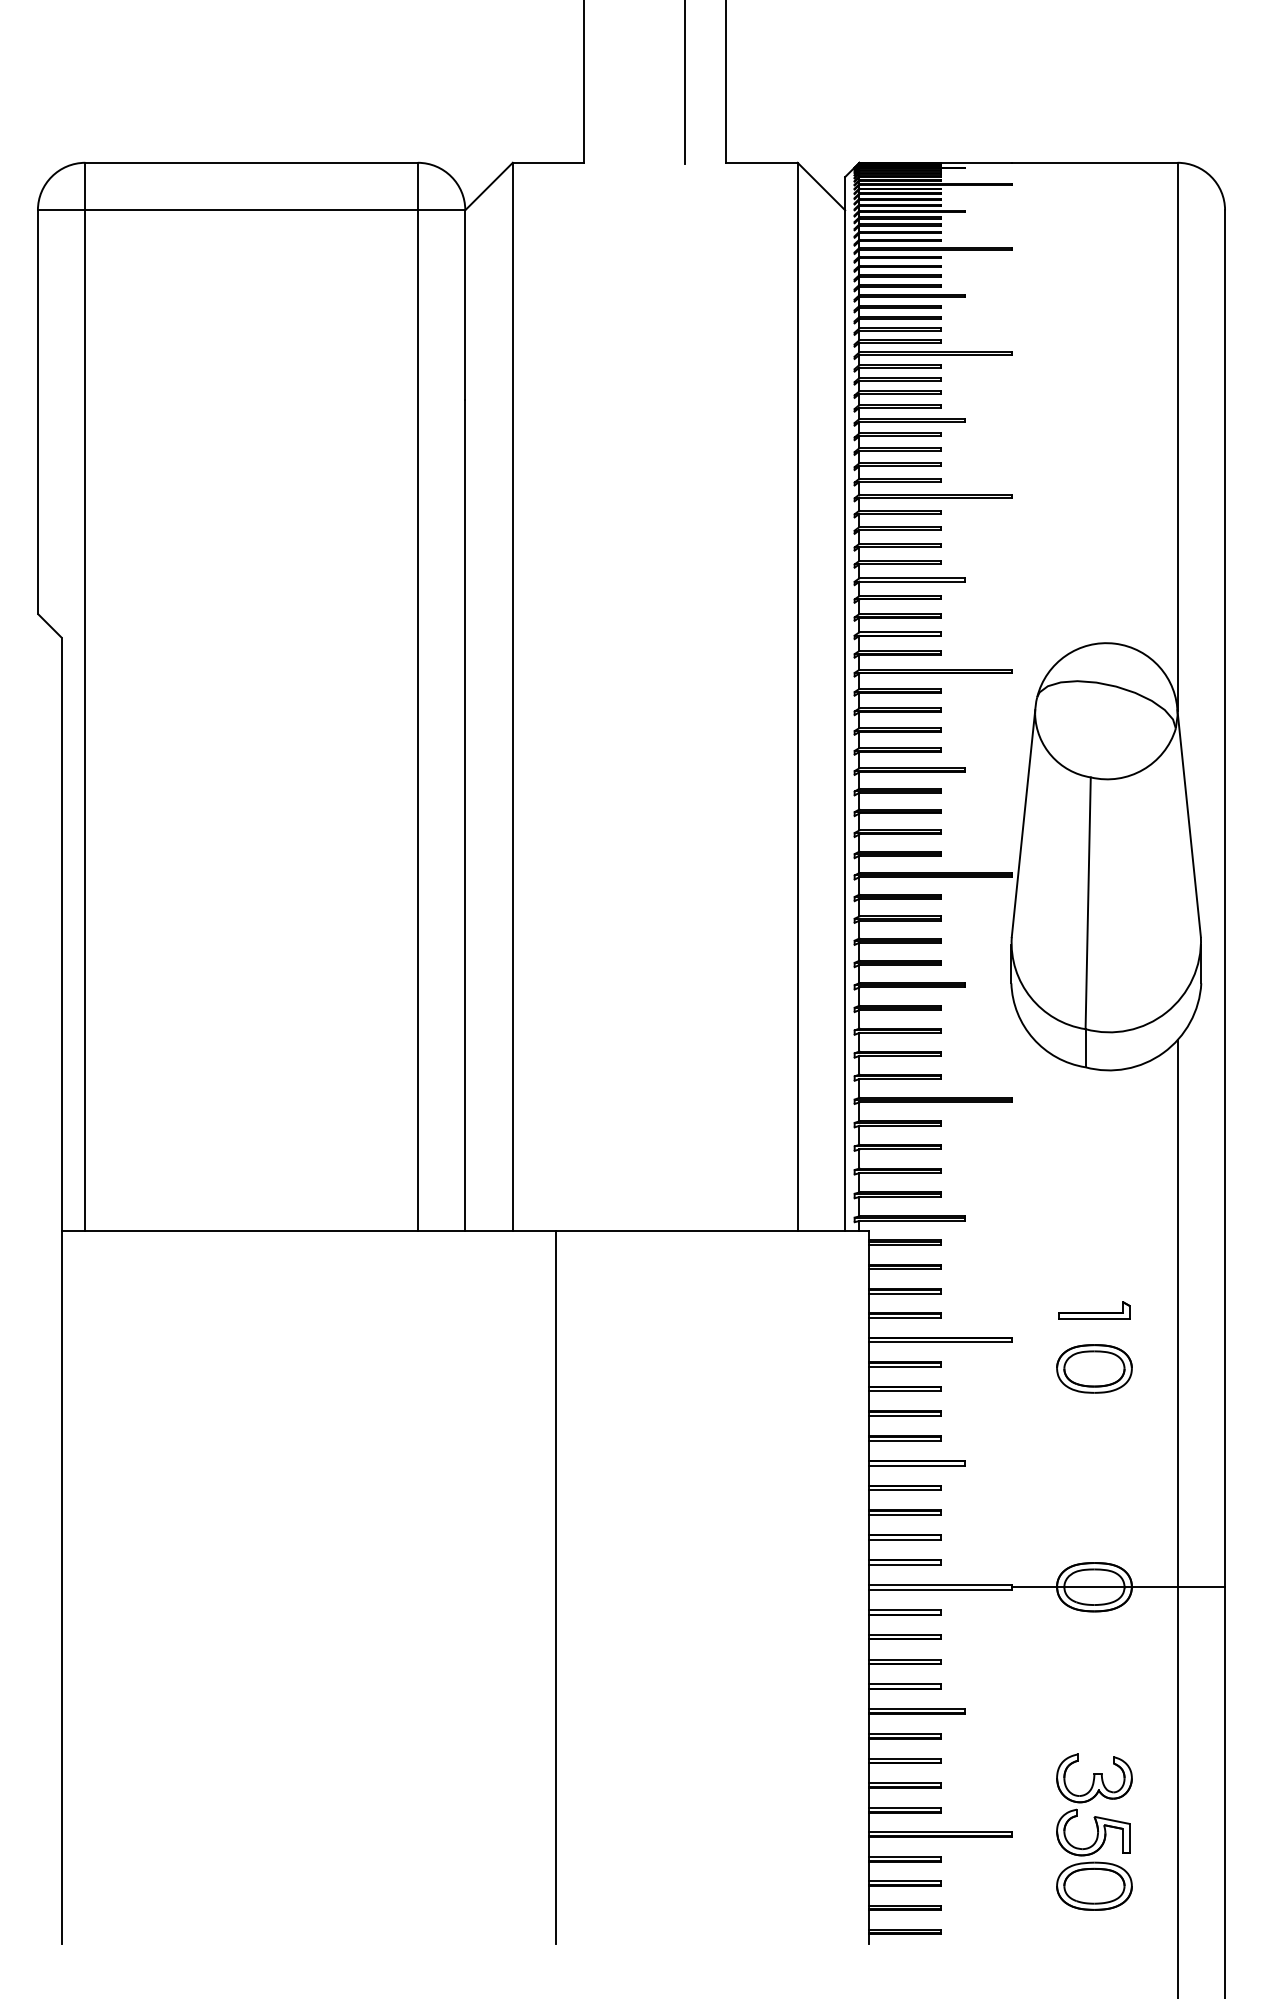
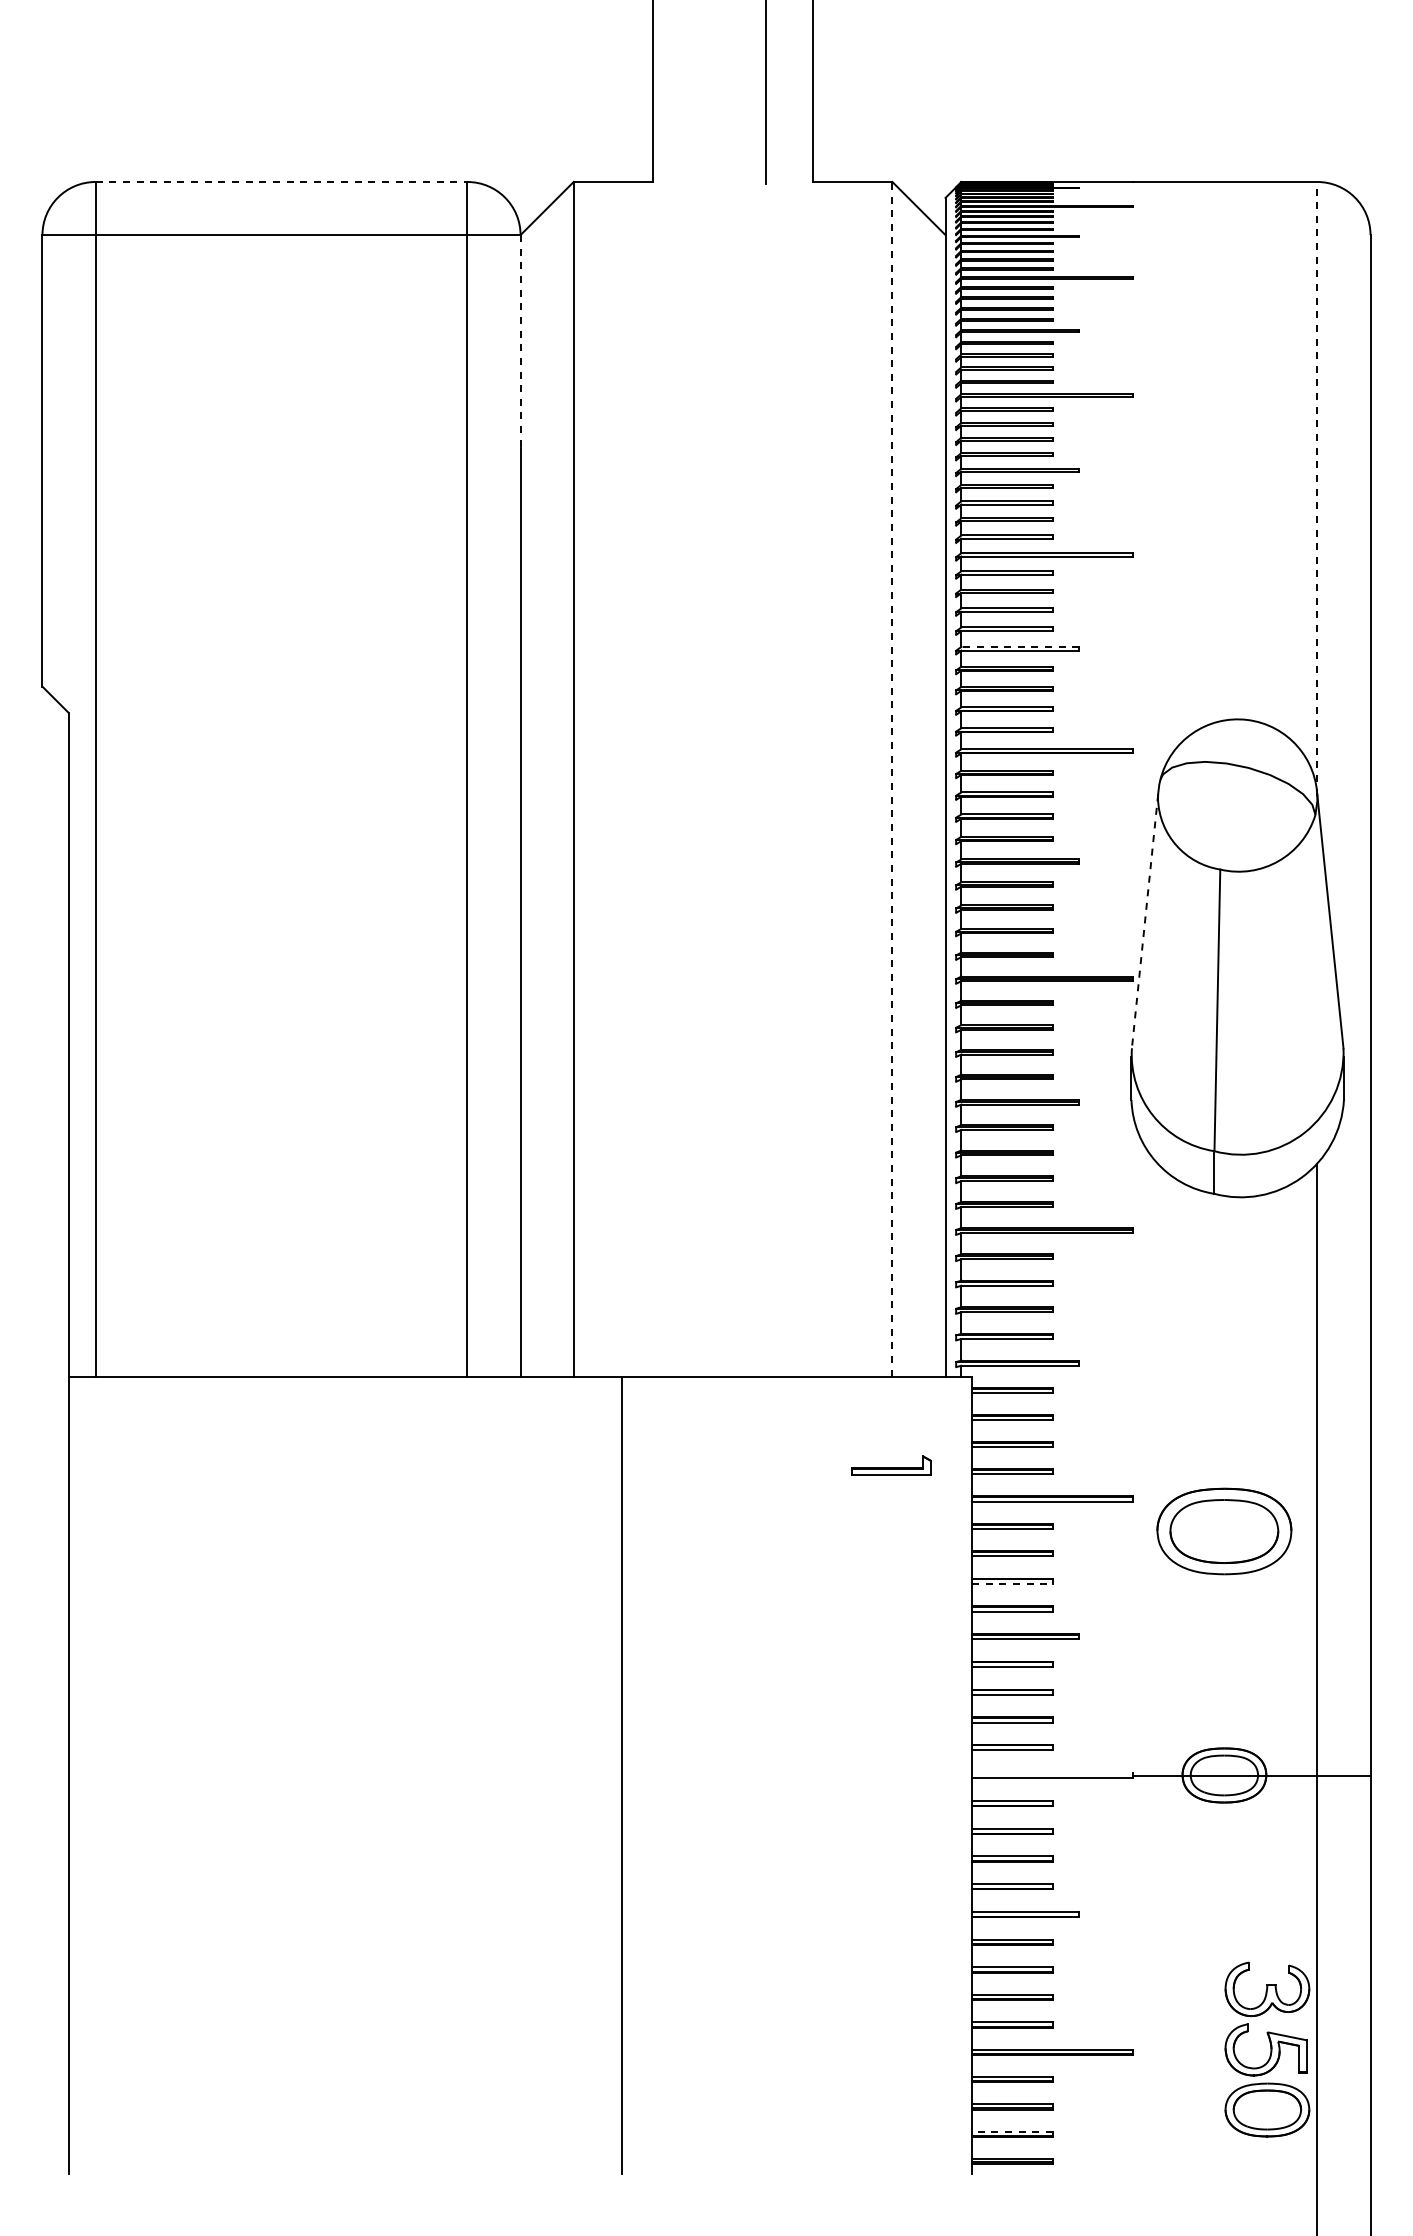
line: (251, 163) -> (281, 182), solid -> dashed
line: (465, 305) -> (520, 341), solid -> dashed
line: (1177, 436) -> (1317, 488), solid -> dashed
line: (912, 578) -> (1020, 646), solid -> dashed
line: (797, 696) -> (892, 778), solid -> dashed
line: (1023, 823) -> (1145, 921), solid -> dashed
part: (1094, 1310) -> (891, 1465), moved
part: (1094, 1368) -> (1224, 1530), size x1.6
line: (905, 1416) -> (1012, 1584), solid -> dashed
line: (940, 1584) -> (1052, 1772), removed
part: (1094, 1832) -> (1267, 2049), moved
line: (904, 1905) -> (1011, 2131), solid -> dashed

